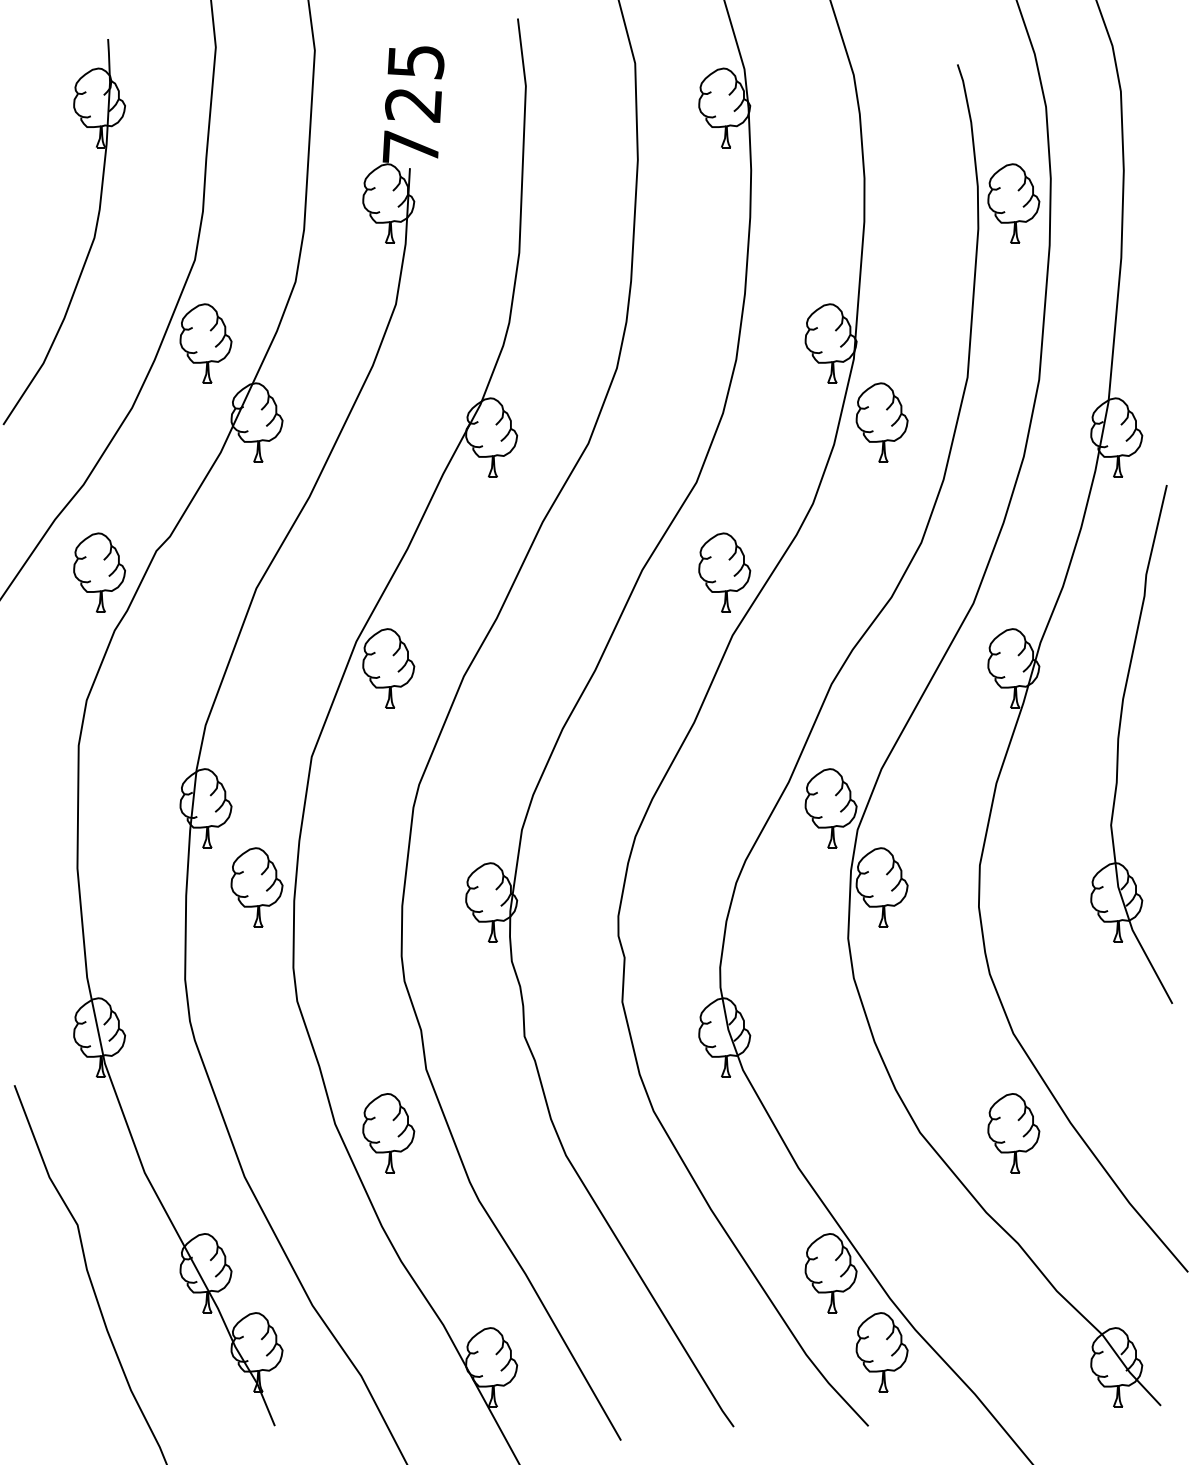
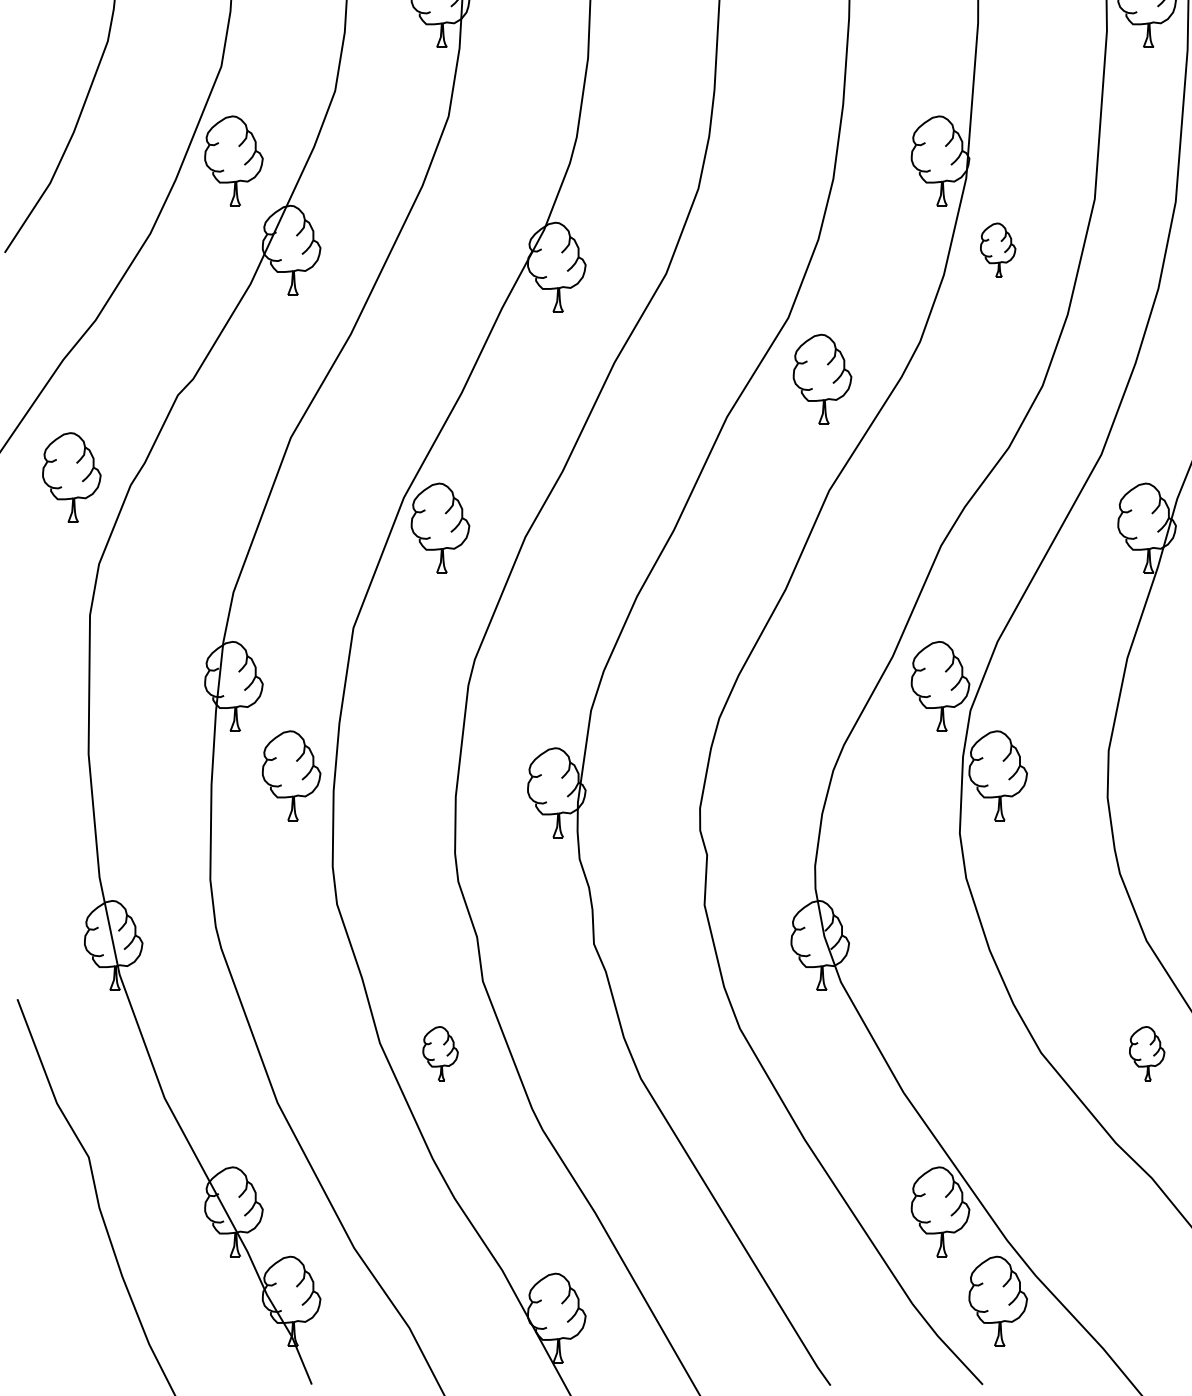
part: (881, 422) -> (997, 250), size x0.6
part: (99, 572) -> (71, 477), moved
part: (724, 572) -> (822, 378), moved
part: (388, 1133) -> (440, 1053), size x0.6
part: (1013, 1133) -> (1146, 1053), size x0.6

